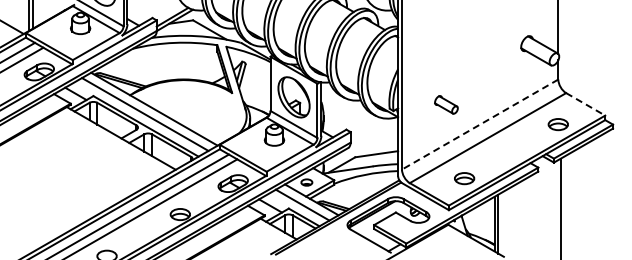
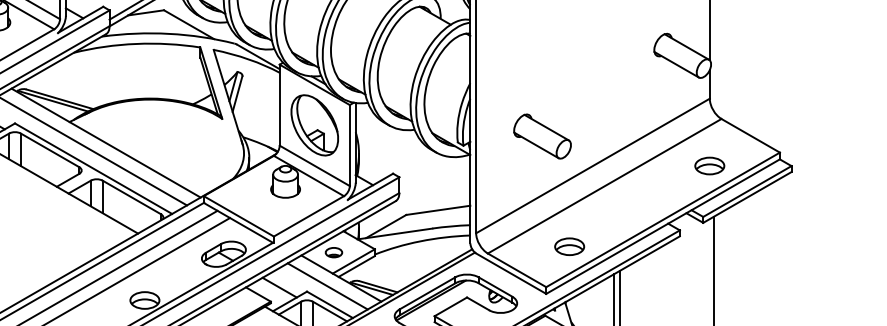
part: (446, 104) -> (542, 136), size x1.67
line: (585, 104) -> (750, 136), dashed -> solid
line: (479, 124) -> (591, 165), dashed -> solid

